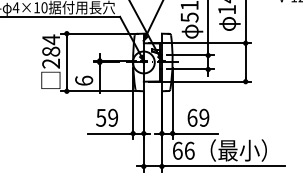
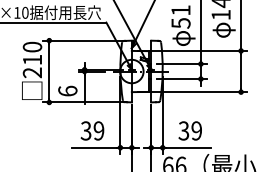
text: (51, 45) -> (32, 53), 284 -> 210
text: (101, 117) -> (86, 130), 59 -> 39
text: (192, 117) -> (184, 130), 69 -> 39

